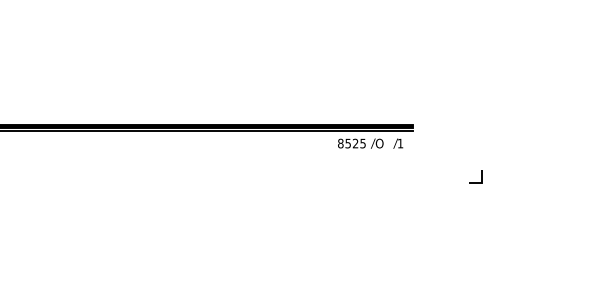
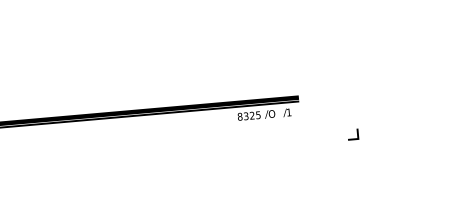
text: (347, 142) -> (245, 115), 8525 -> 8325

